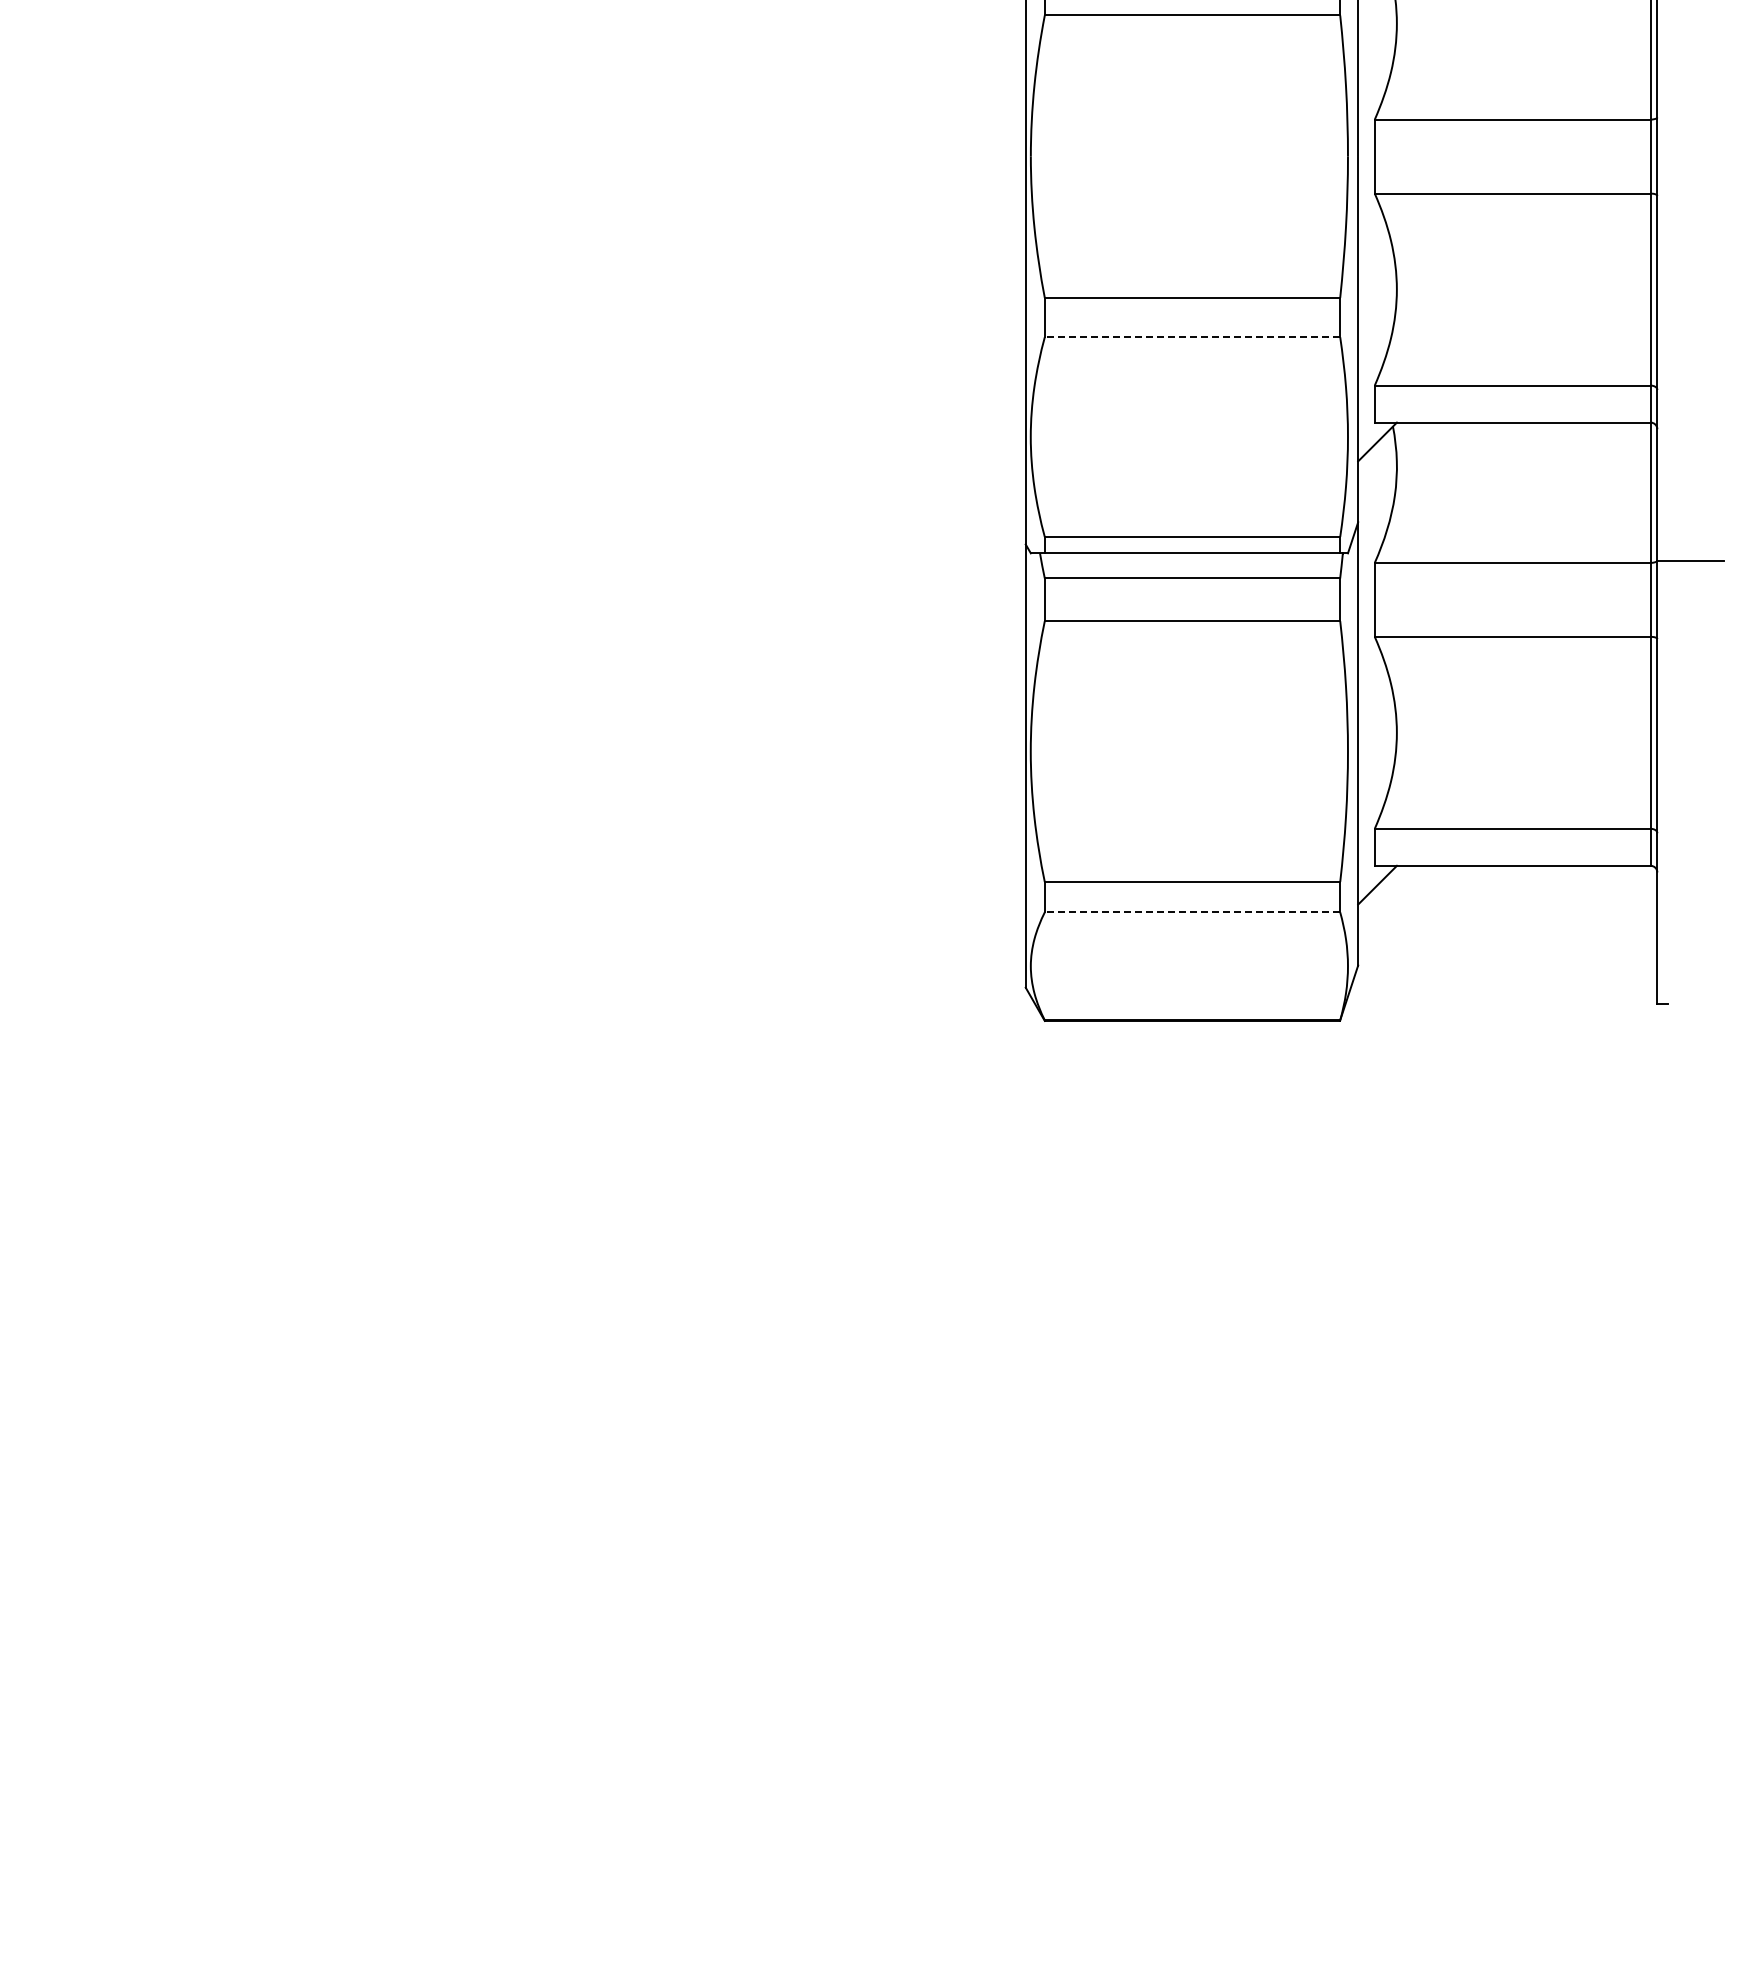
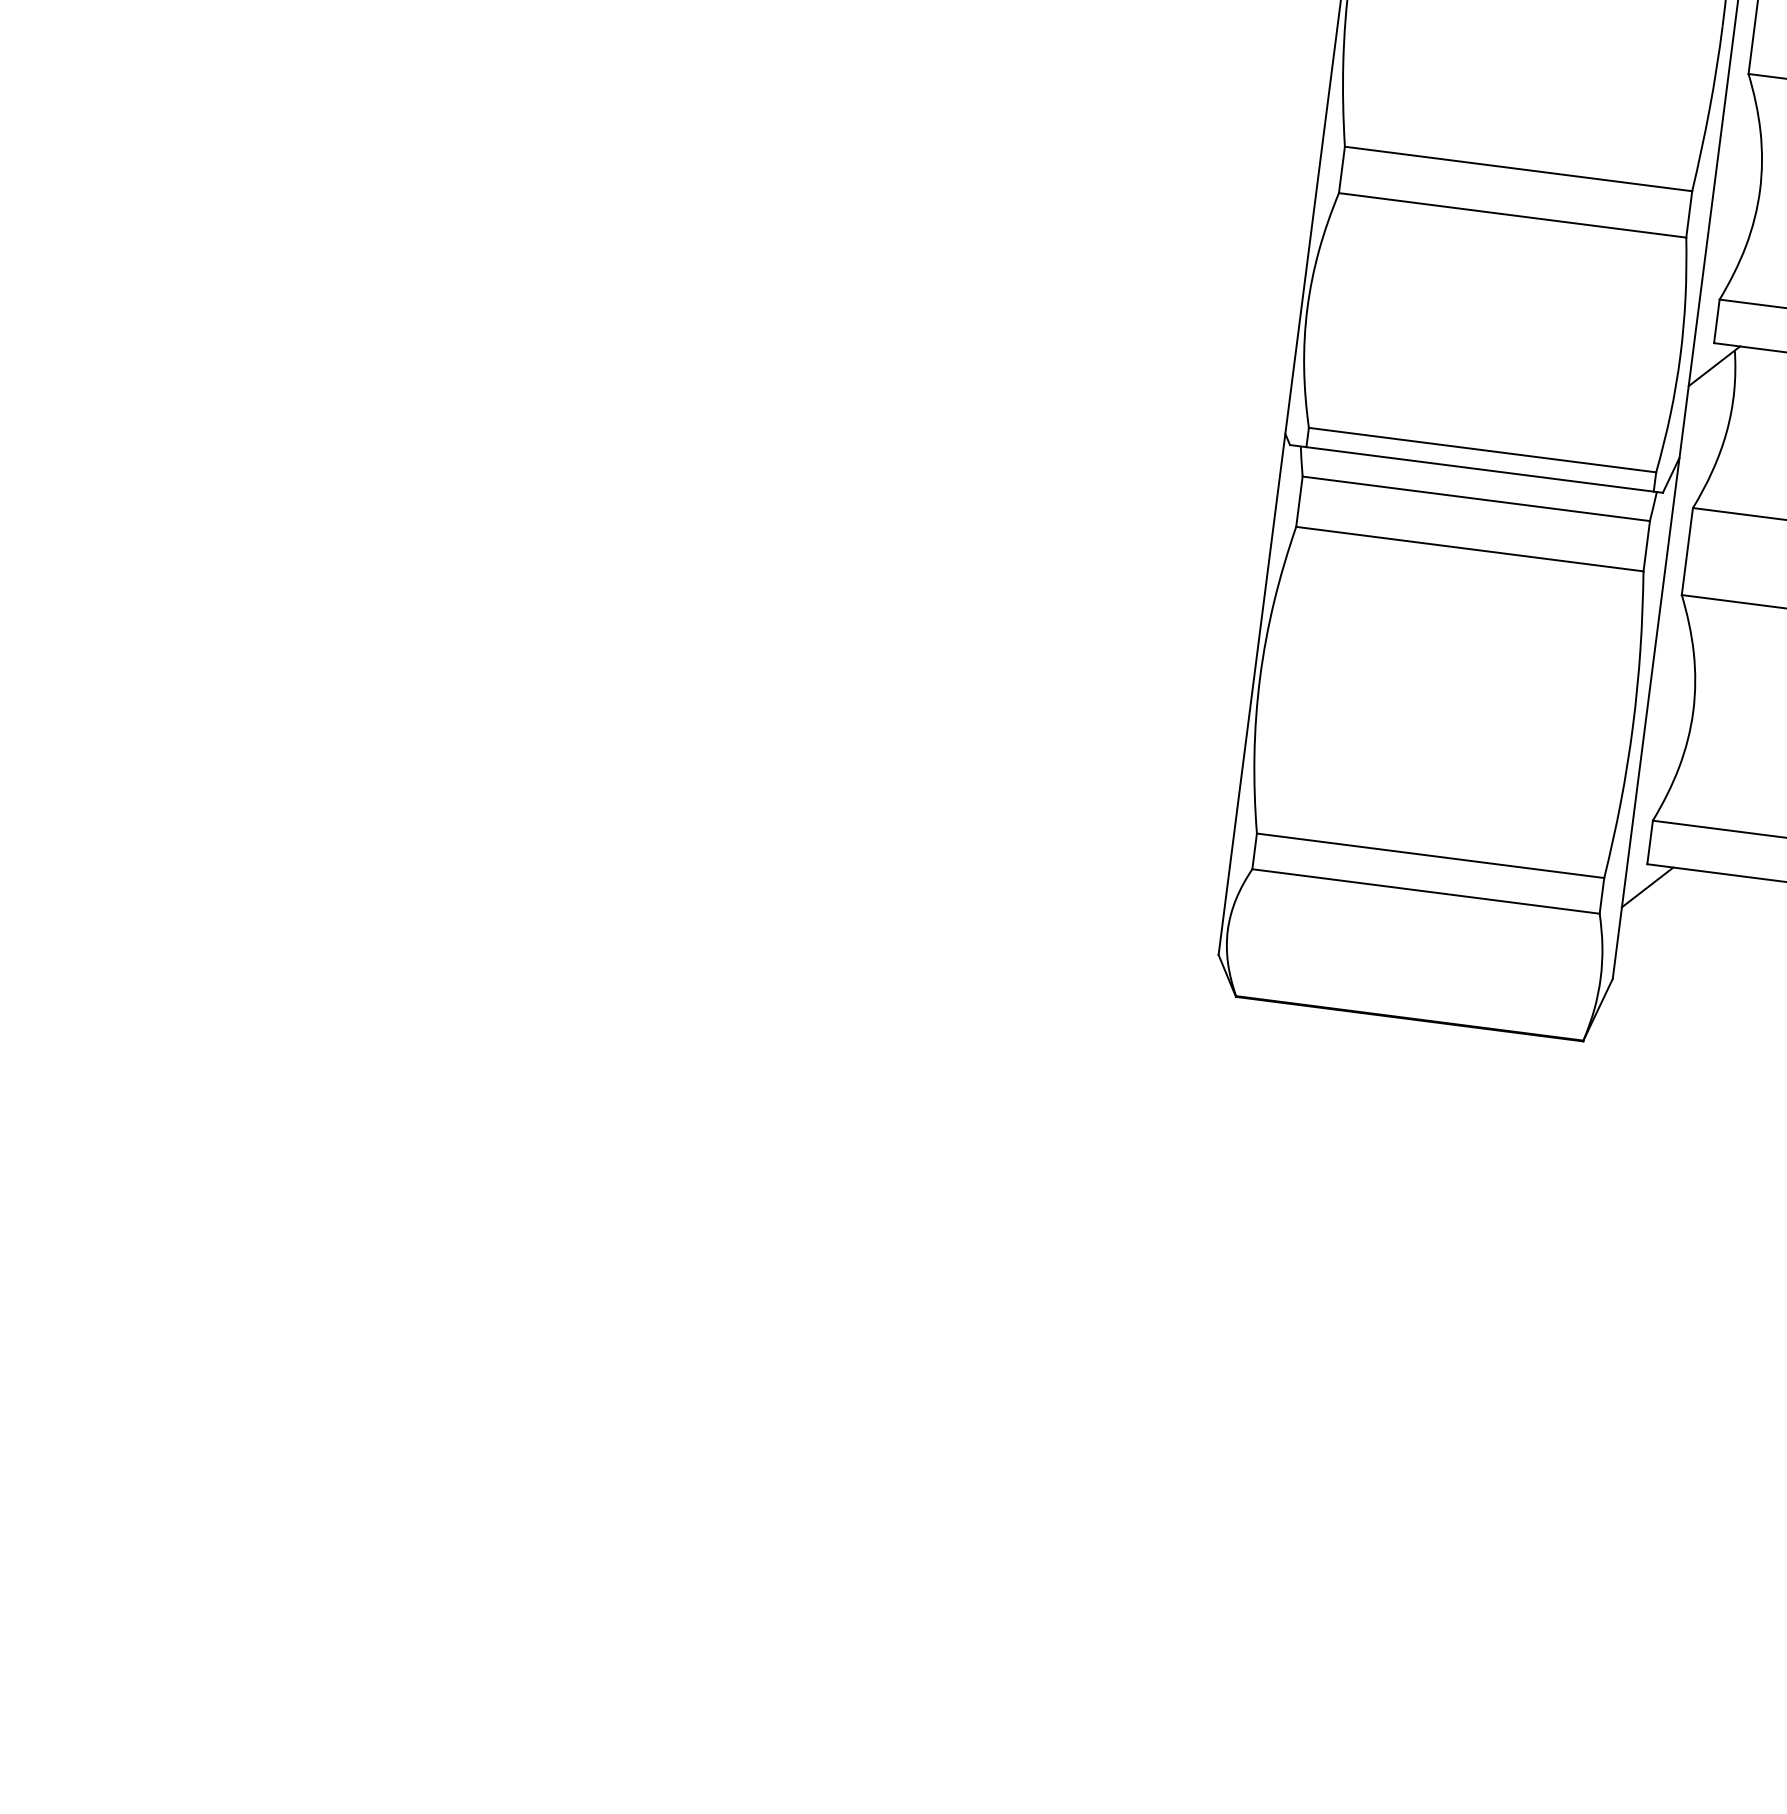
line: (1192, 337) -> (1512, 215), dashed -> solid
line: (1192, 912) -> (1425, 891), dashed -> solid

